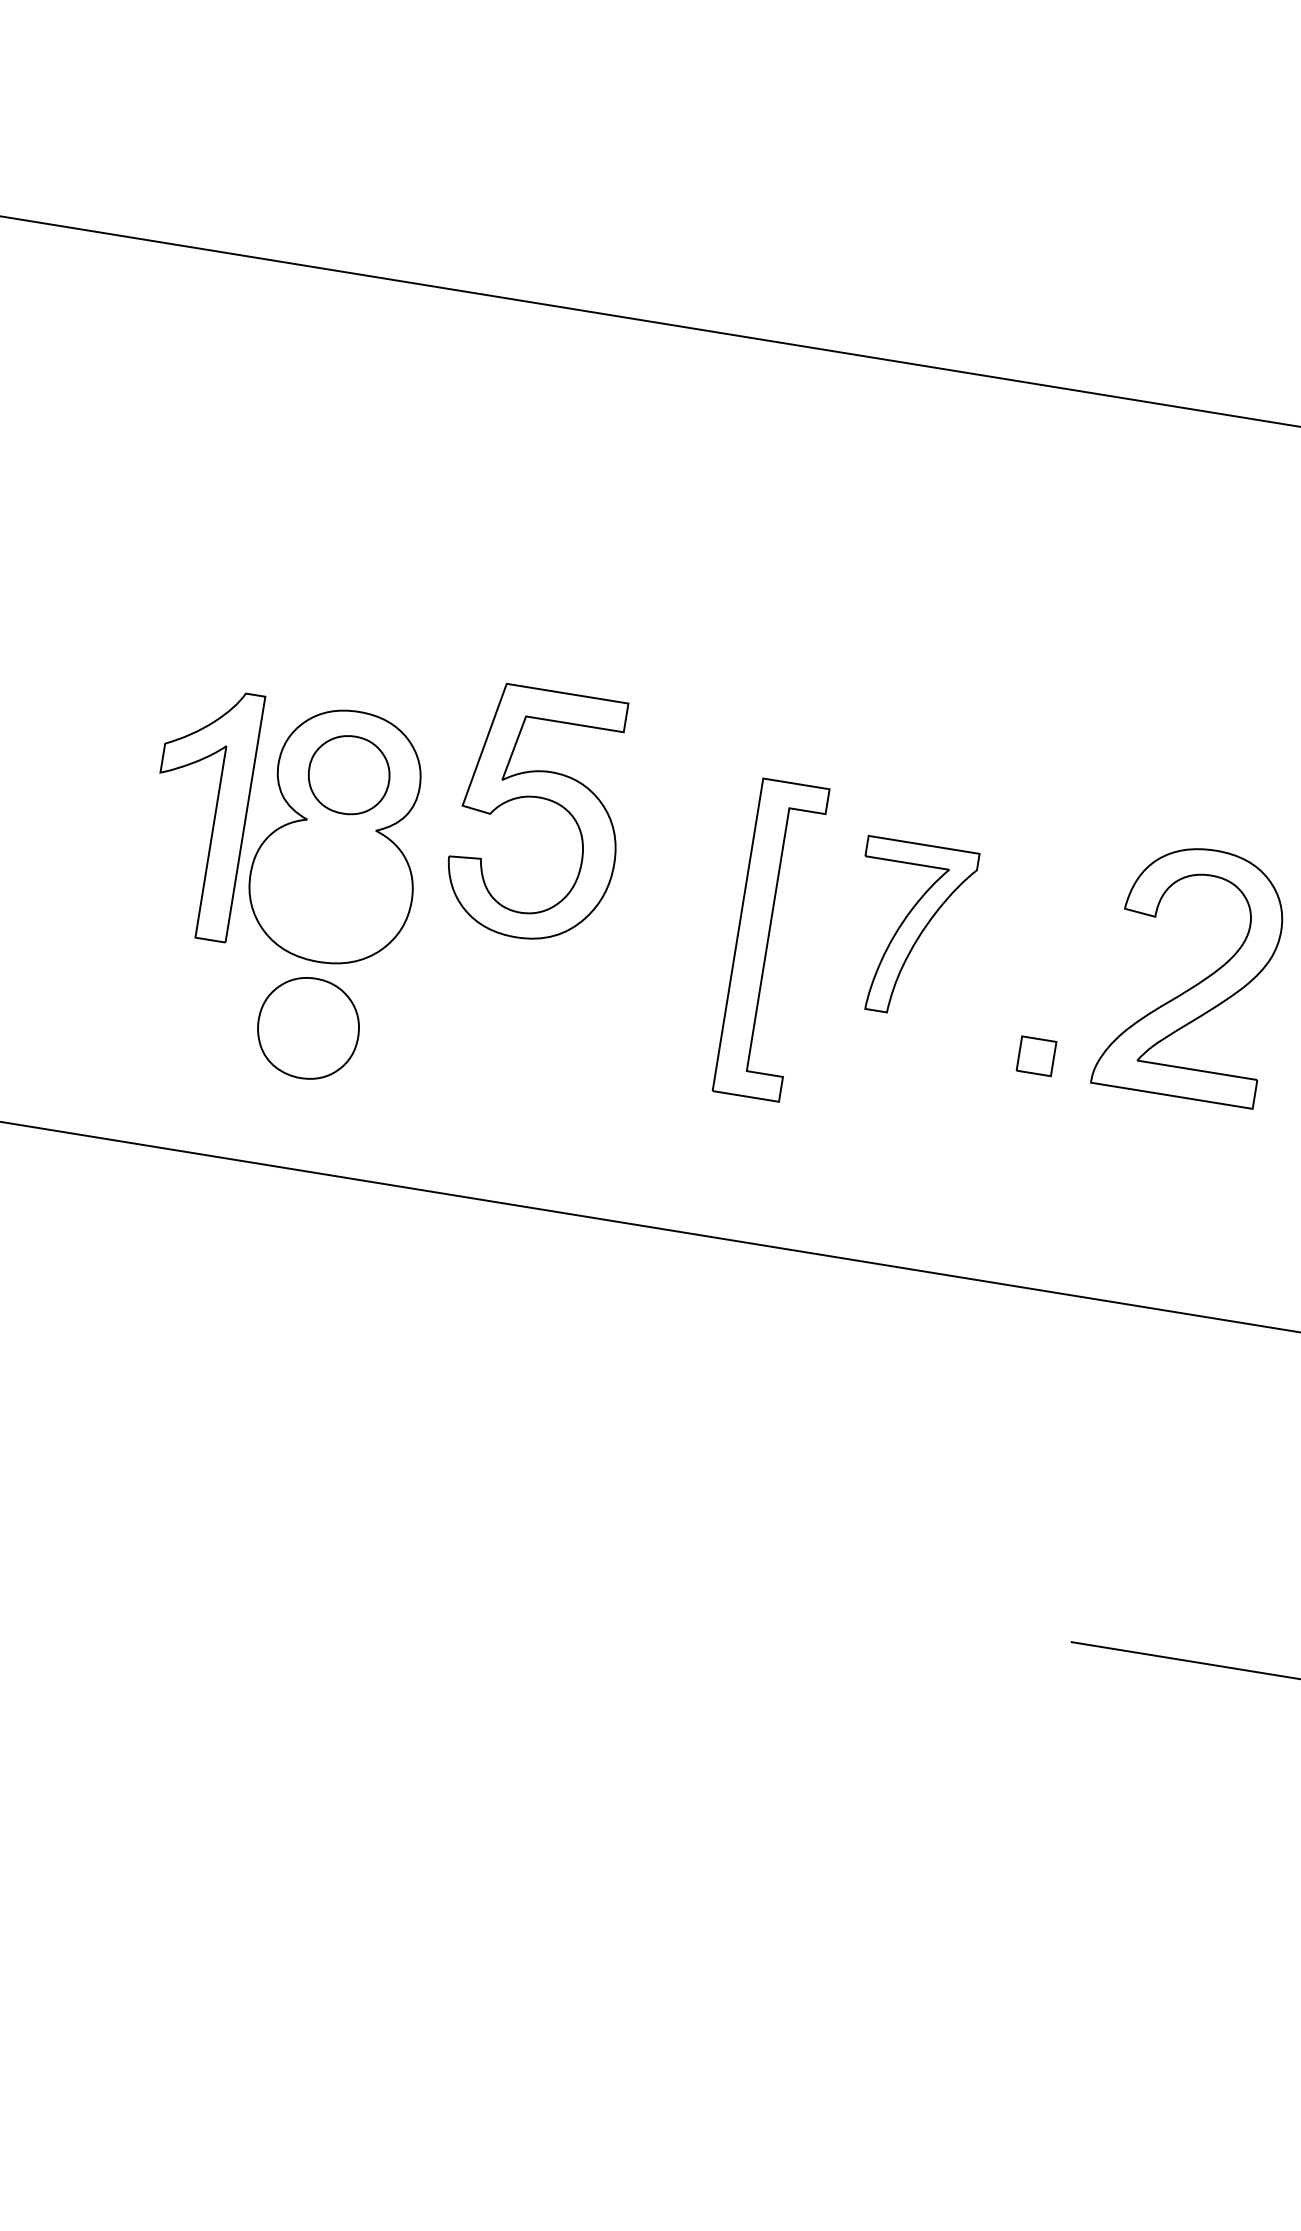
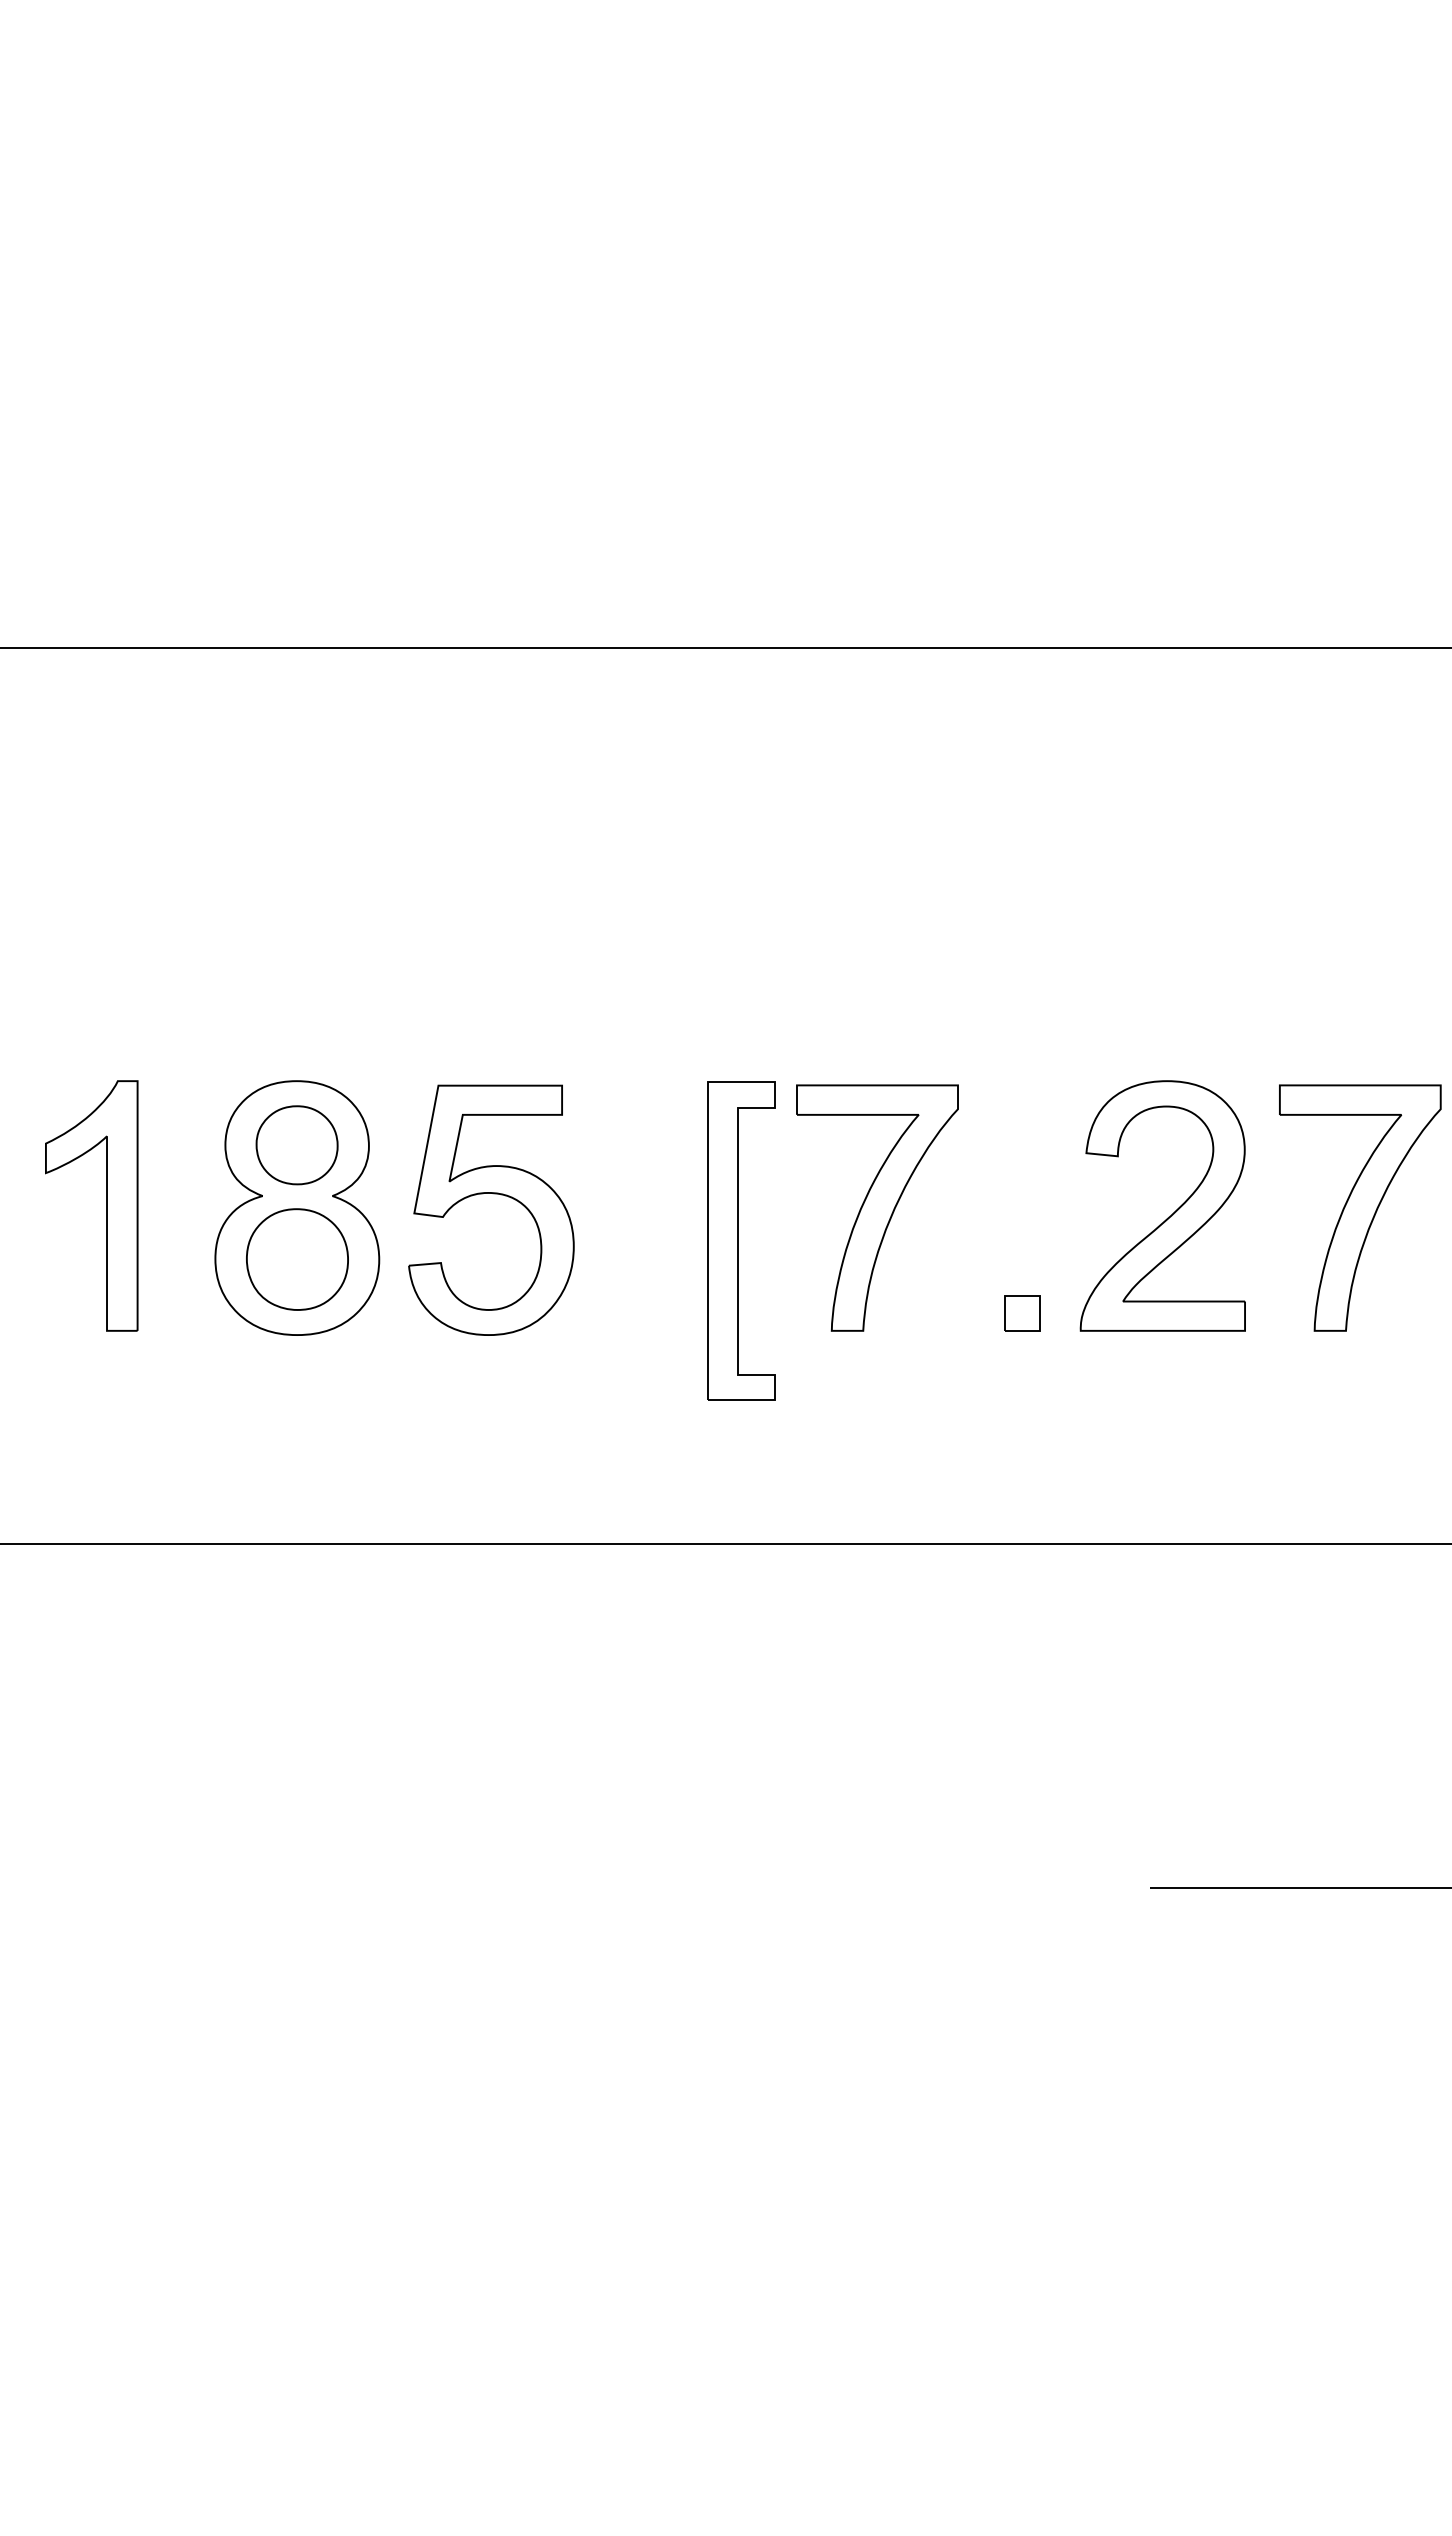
part: (543, 799) -> (493, 1194), moved
part: (214, 814) -> (106, 1205), moved
part: (910, 928) -> (877, 1207), size x1.43
part: (308, 1028) -> (297, 1259), moved

